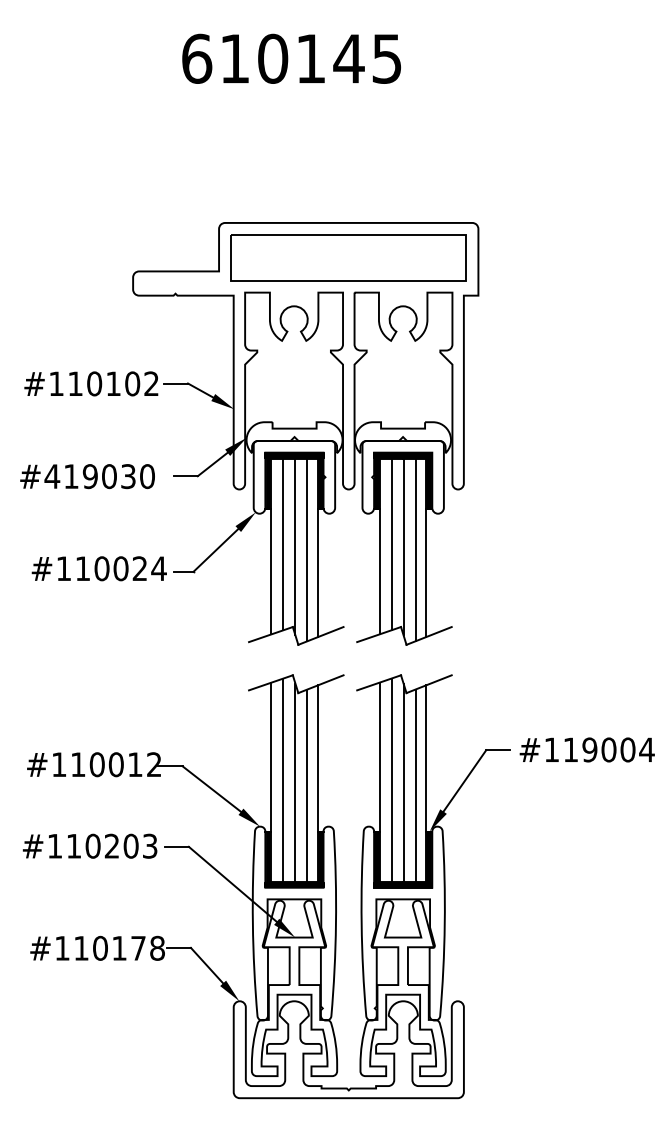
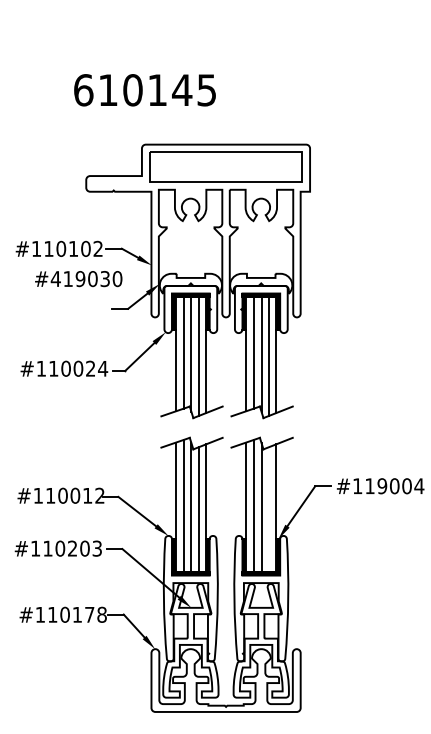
text: (290, 59) -> (144, 90), moved
text: (87, 477) -> (78, 279), moved
line: (415, 785) -> (269, 509), removed

